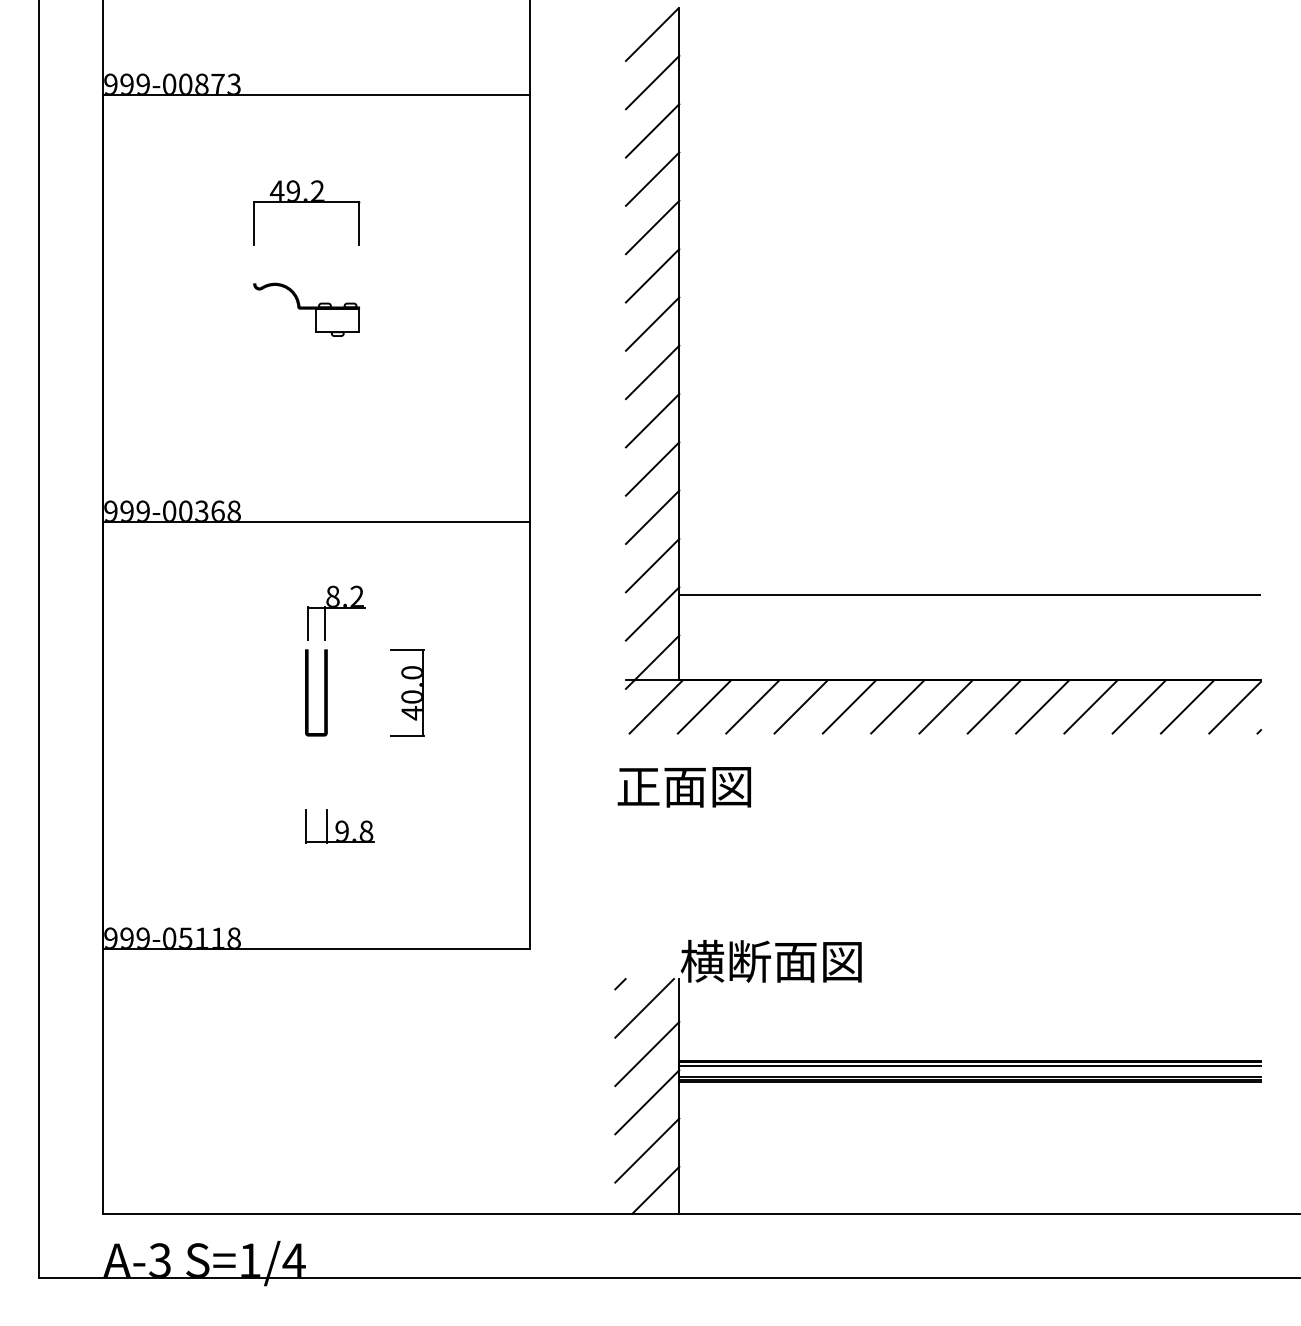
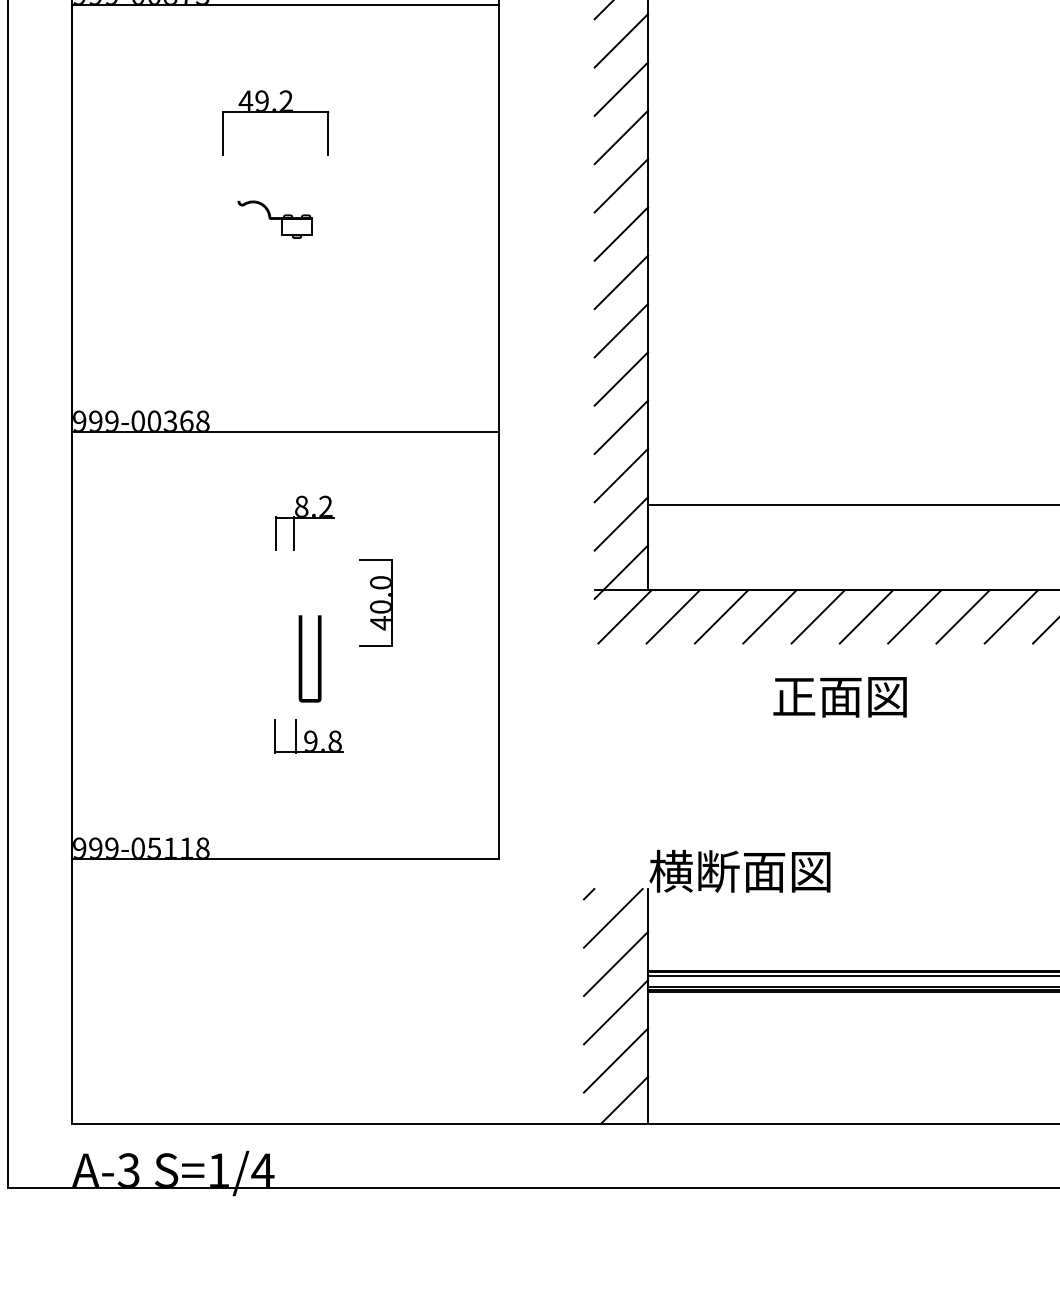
part: (306, 309) -> (275, 219), size x0.7
part: (308, 692) -> (302, 658), moved
text: (683, 787) -> (839, 697), moved

